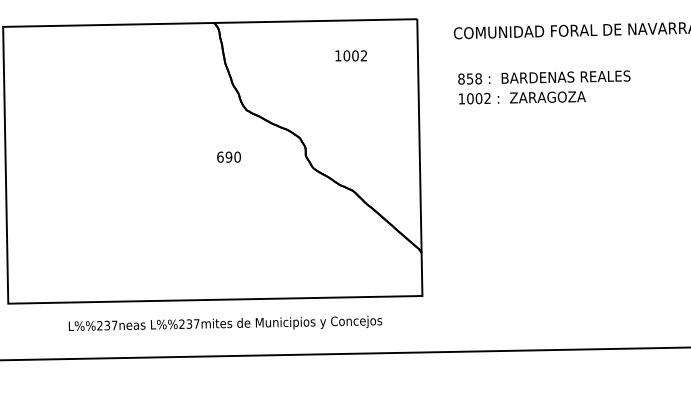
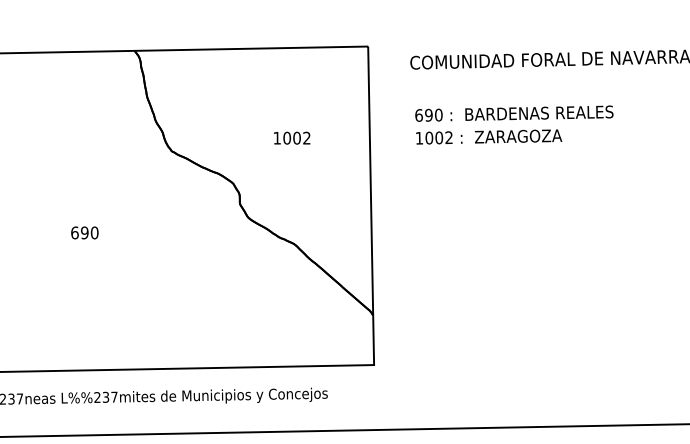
text: (350, 55) -> (291, 137), moved
text: (470, 78) -> (429, 114), 858 -> 690
text: (228, 156) -> (84, 232), moved

